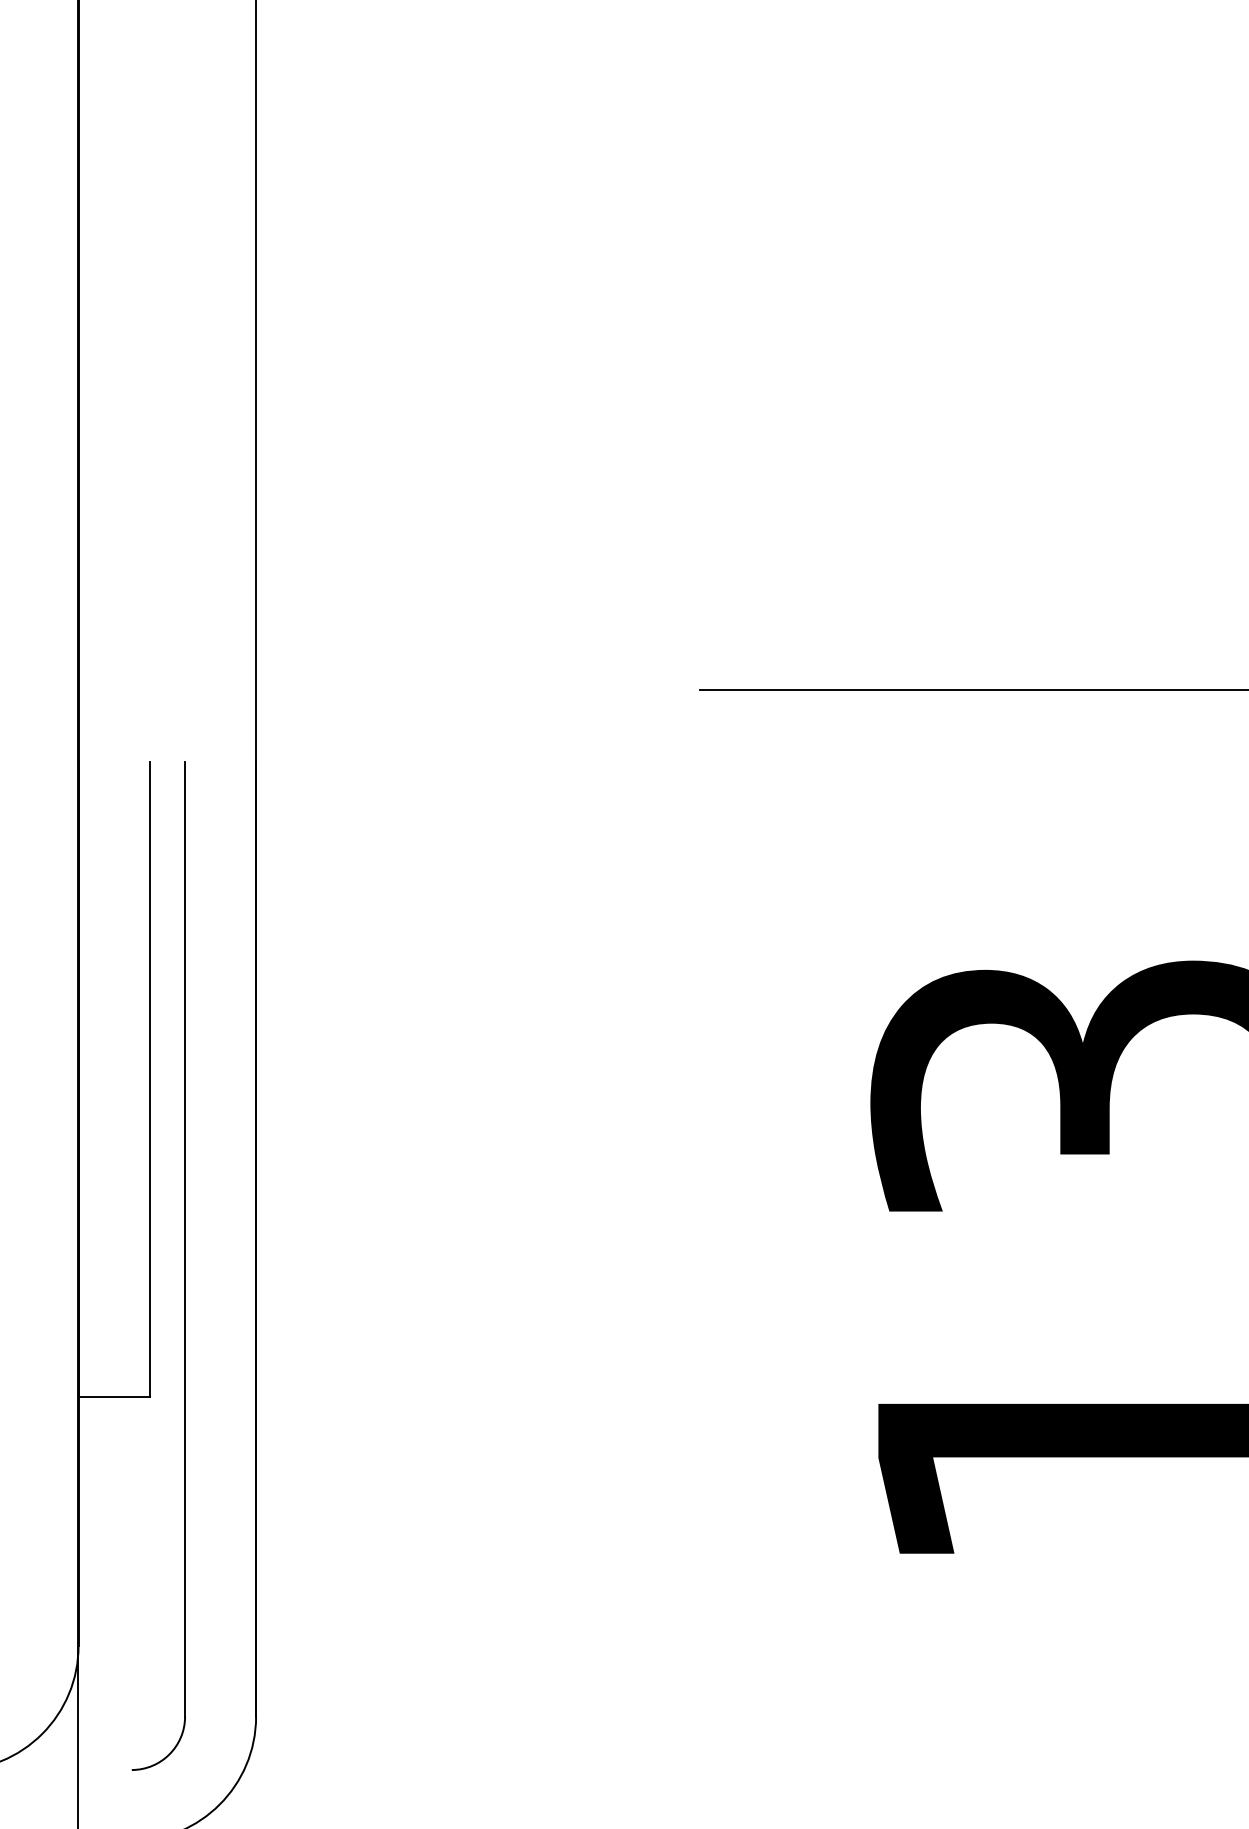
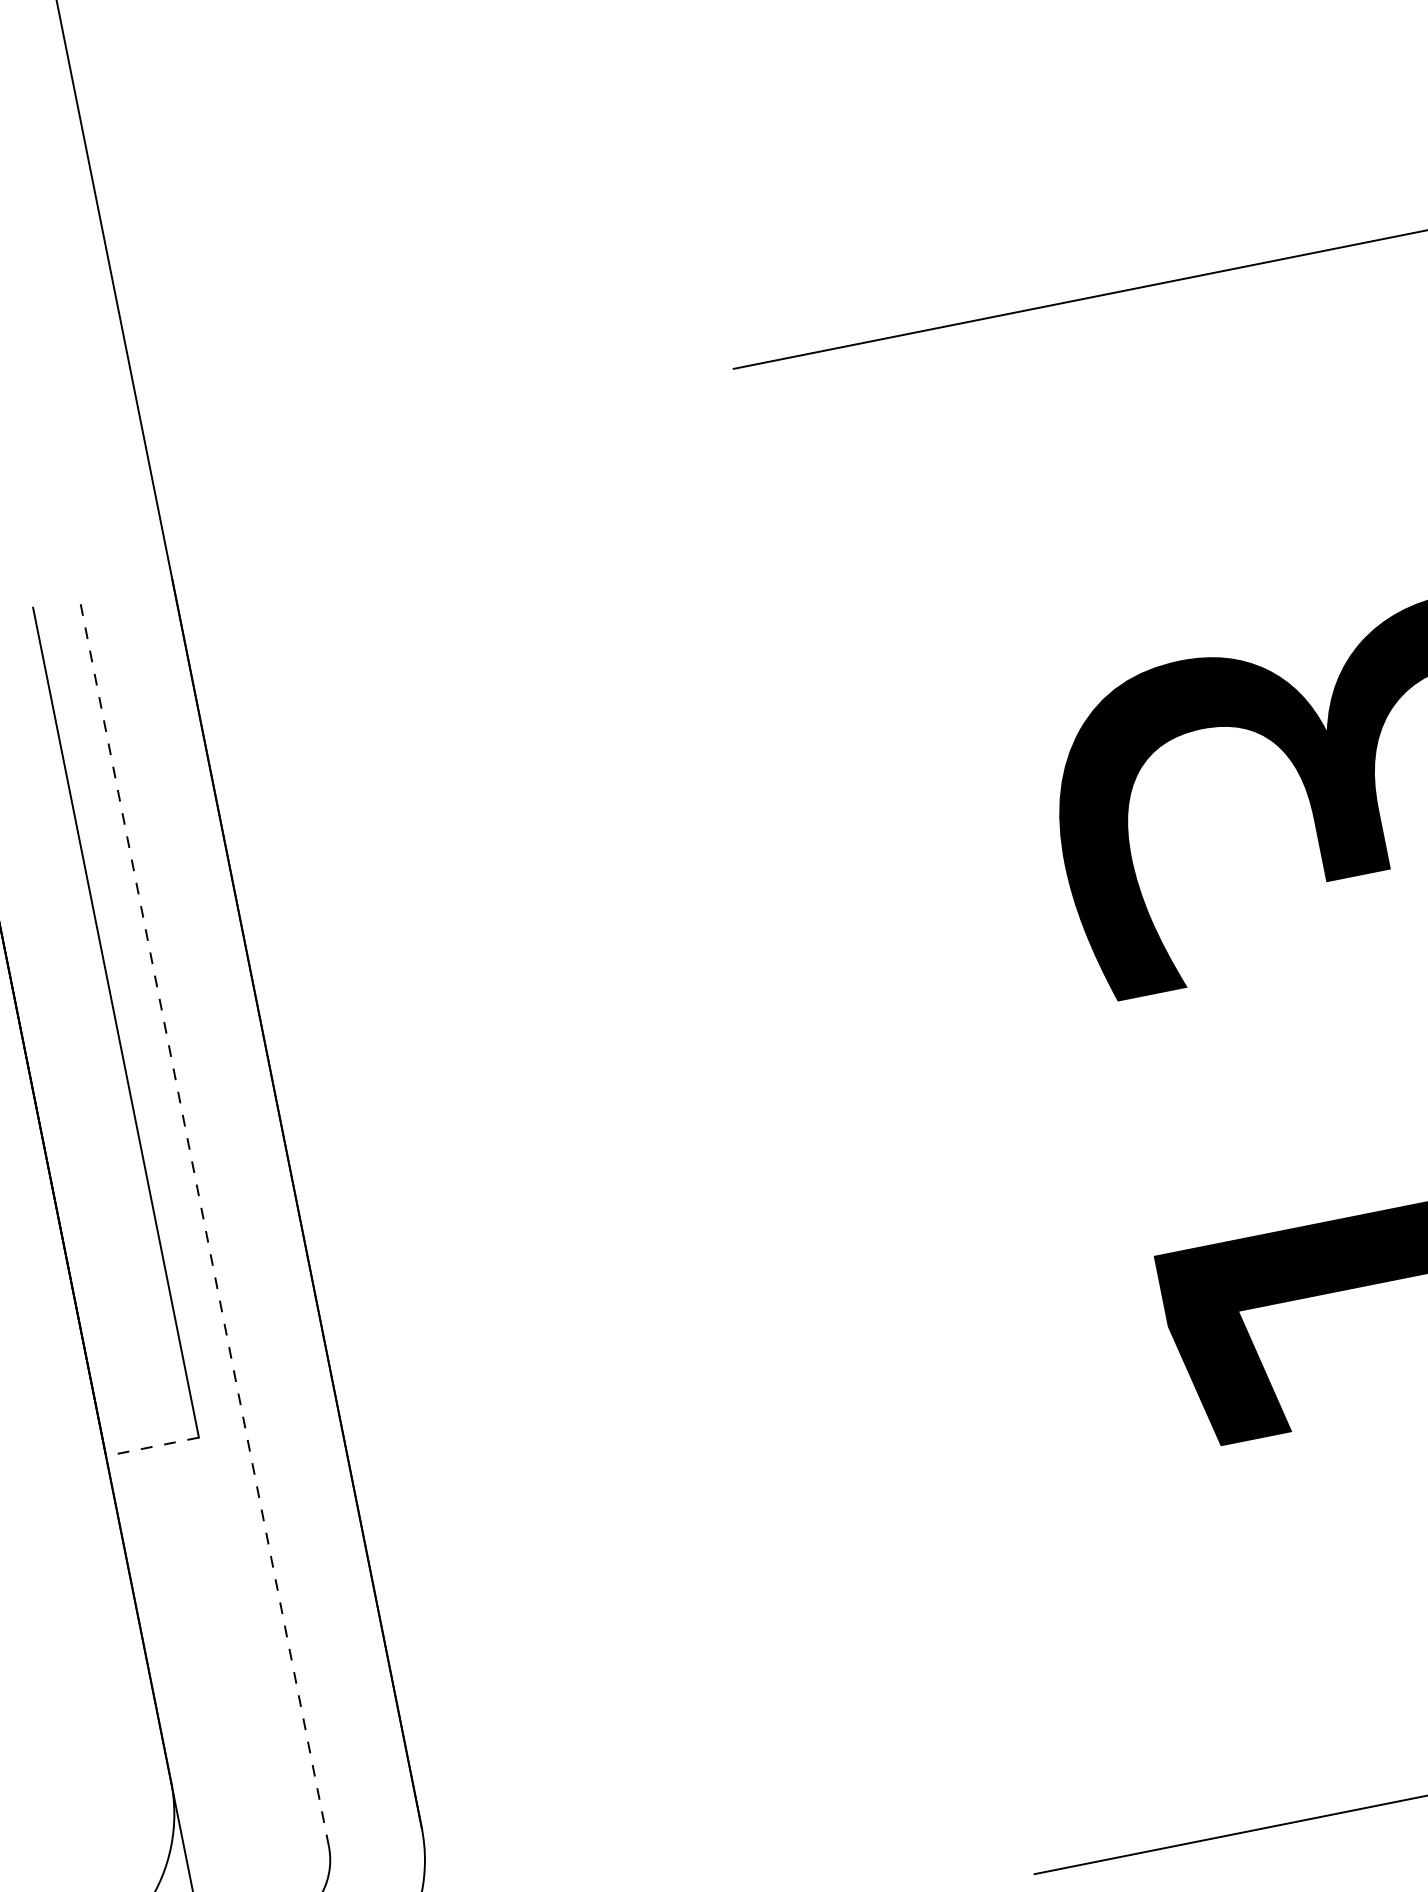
line: (185, 1239) -> (204, 1222), solid -> dashed
line: (114, 1397) -> (153, 1447), solid -> dashed

